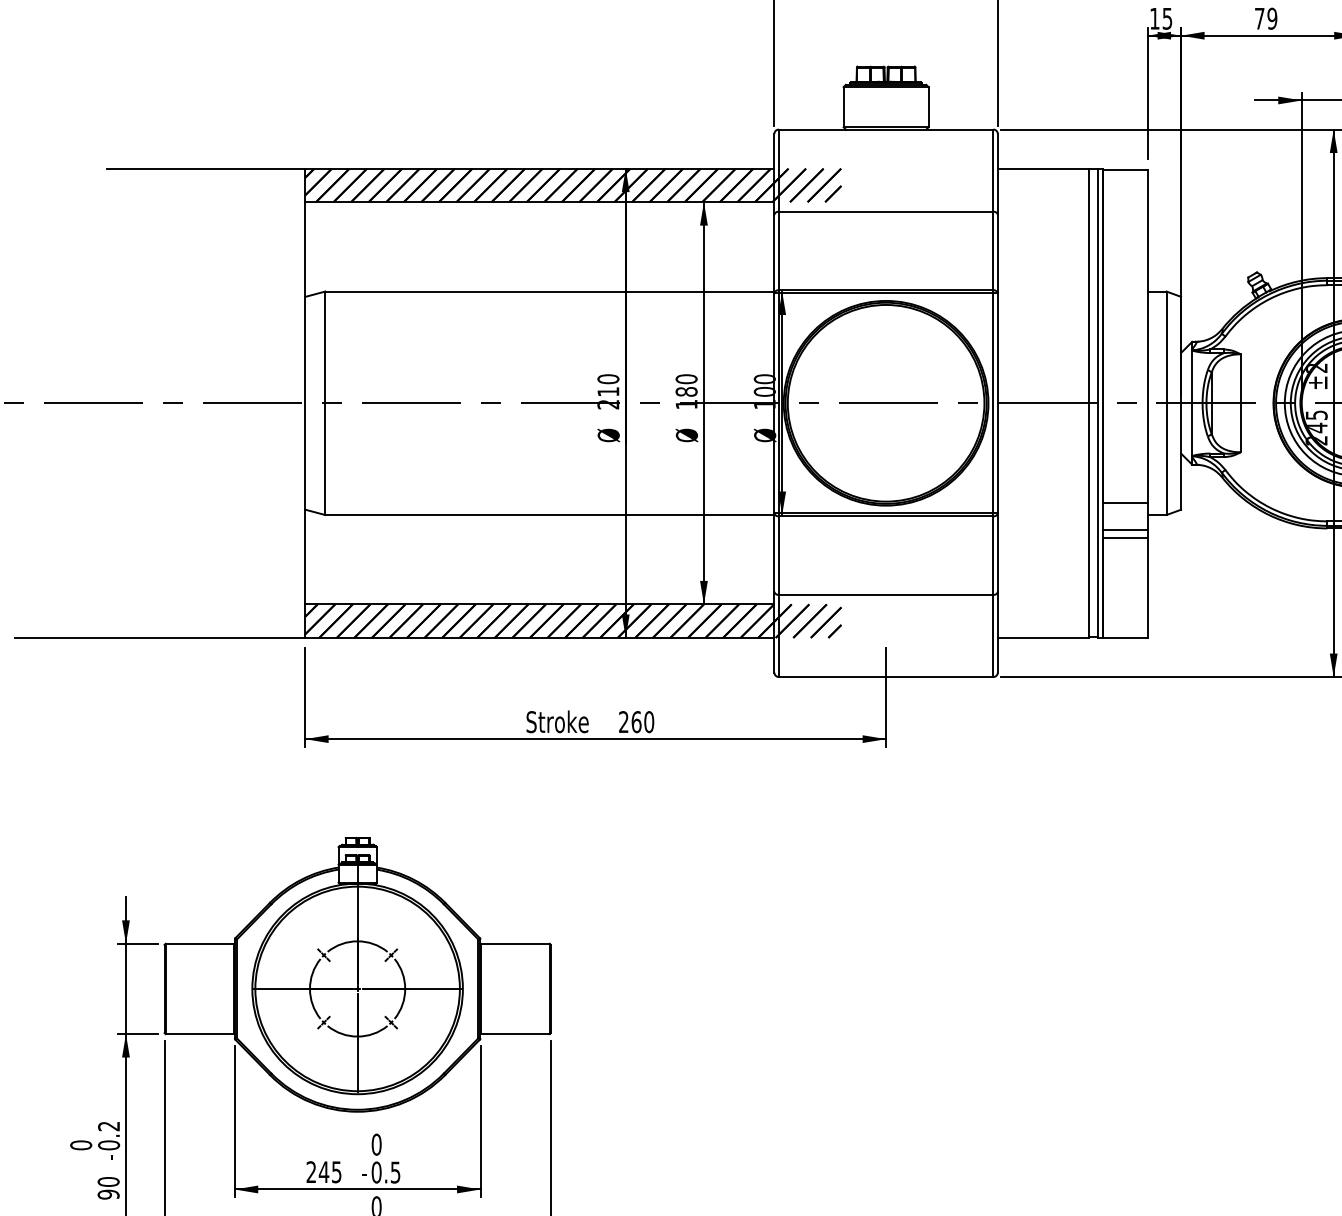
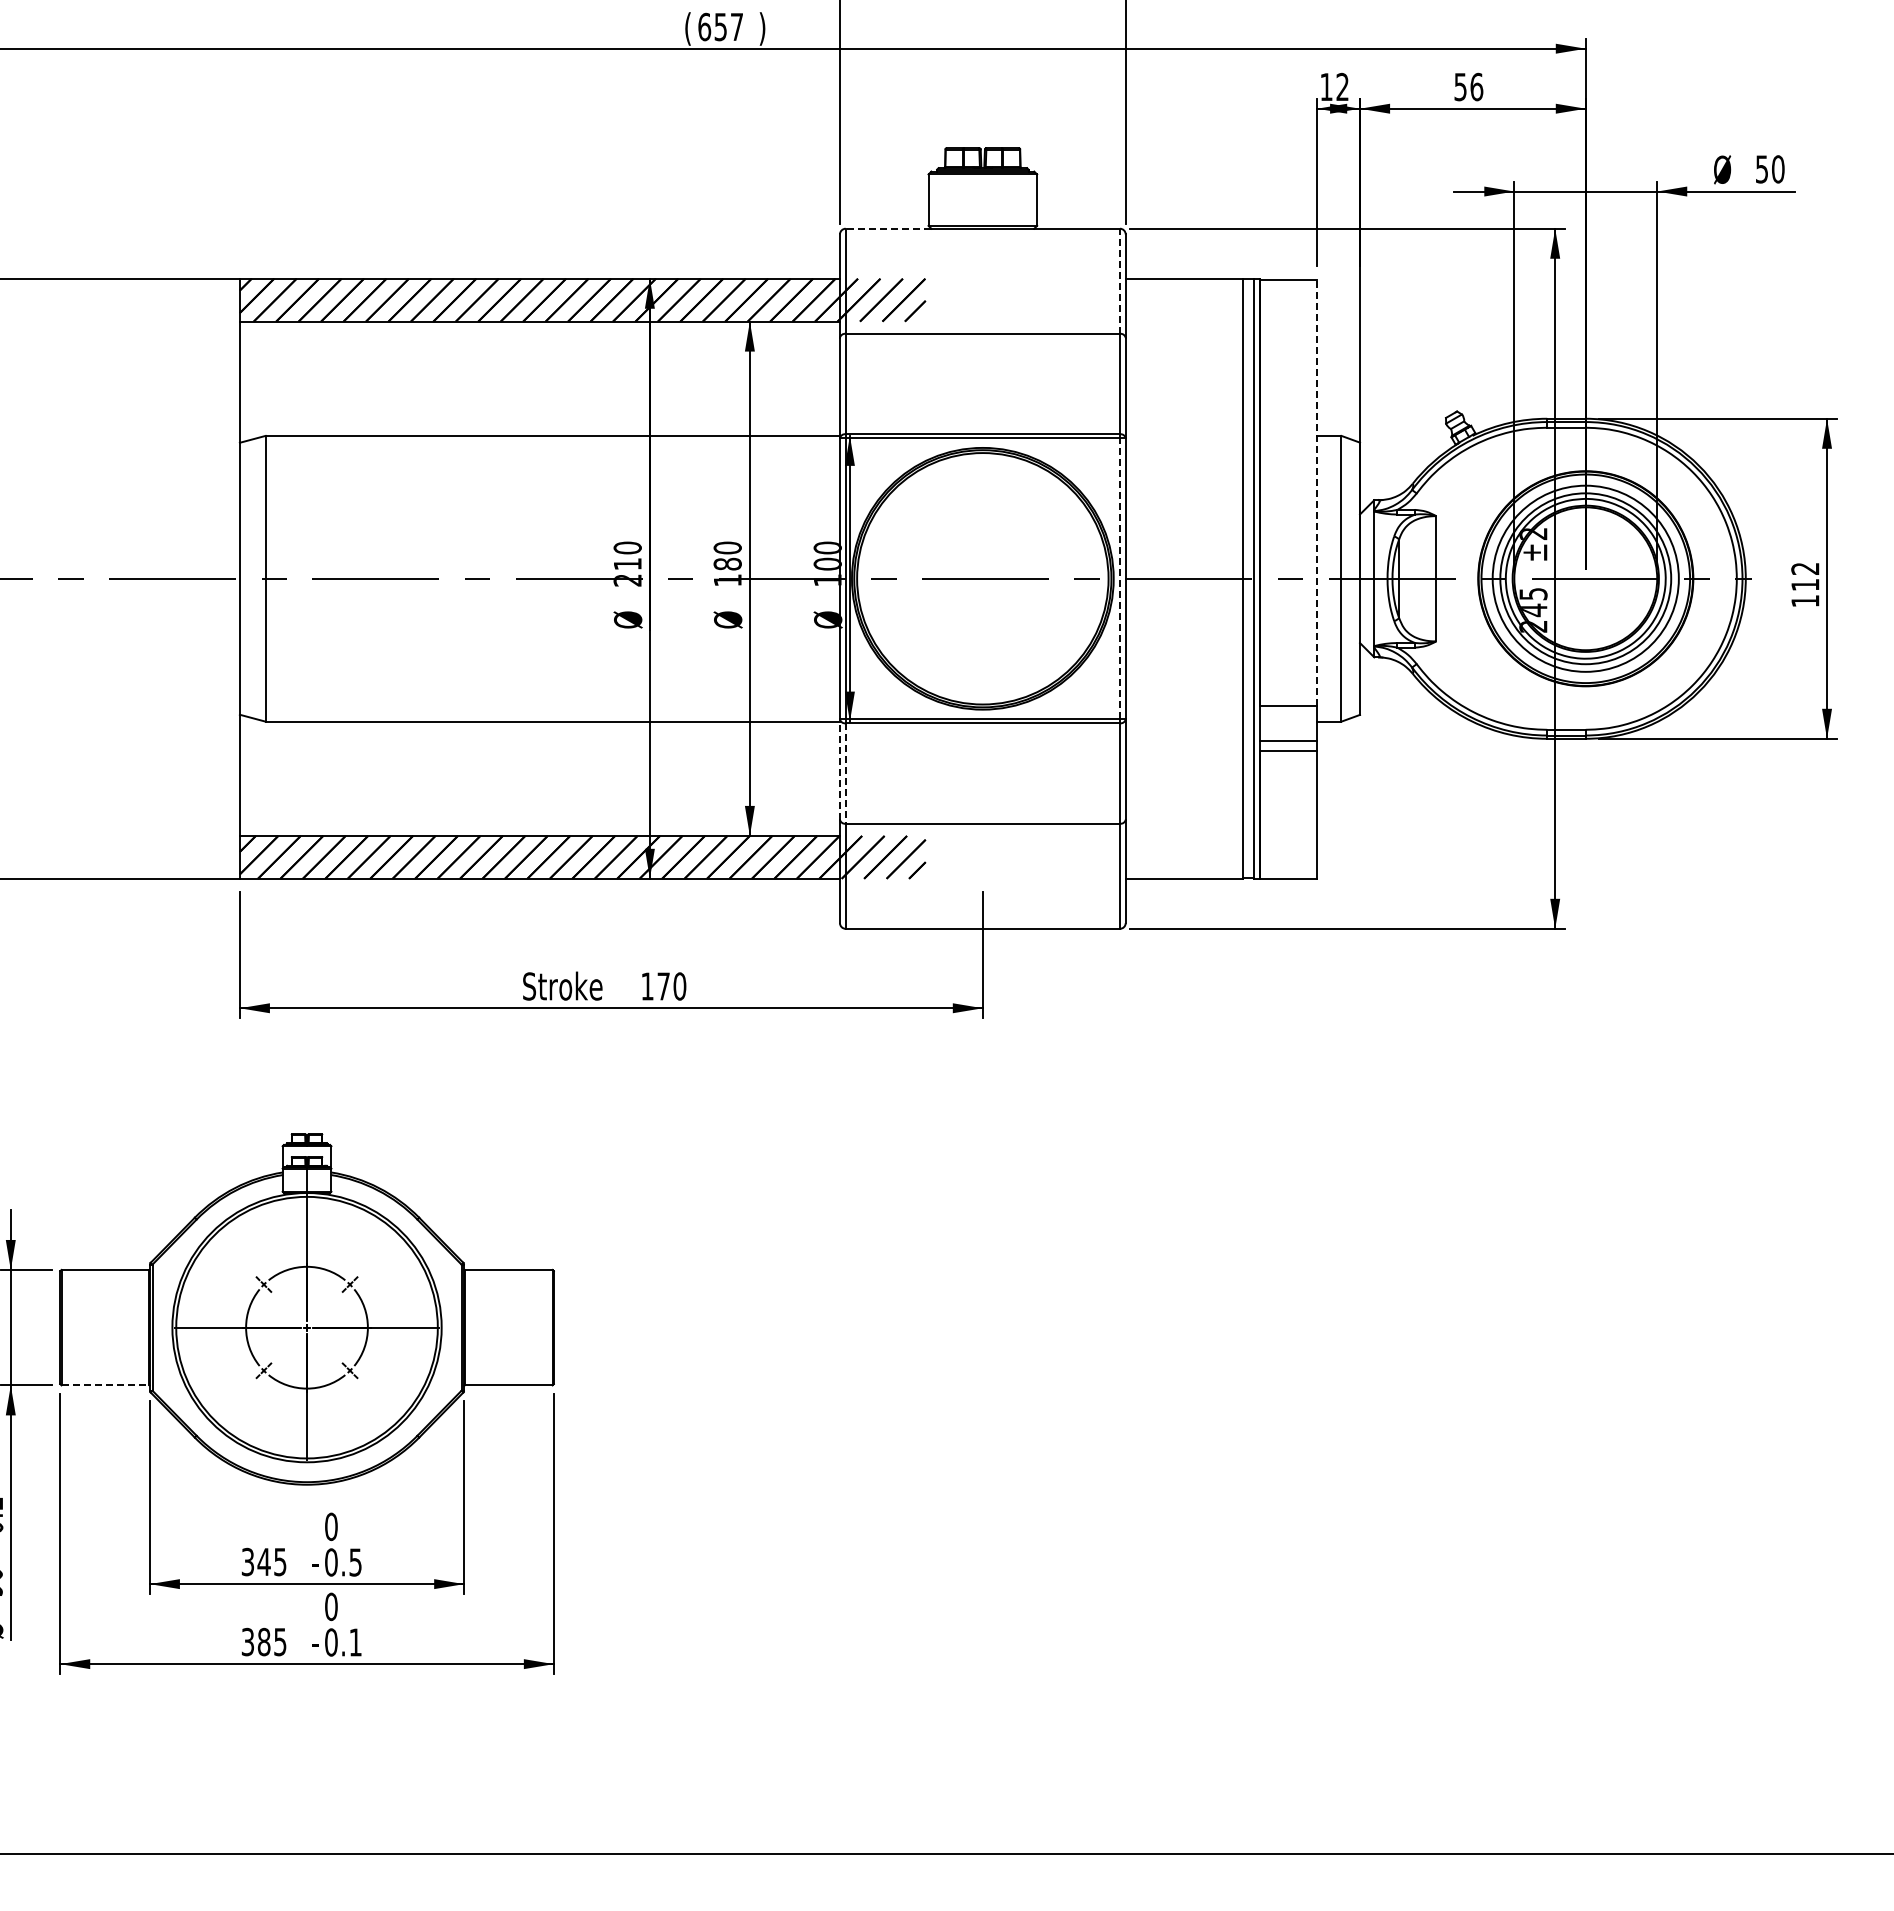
text: (1167, 18) -> (1342, 86), 15 -> 12
text: (1265, 18) -> (1468, 86), 79 -> 56
line: (812, 129) -> (888, 228), solid -> dashed
line: (993, 170) -> (1120, 281), solid -> dashed
line: (1147, 335) -> (1317, 492), solid -> dashed
line: (993, 403) -> (1120, 578), solid -> dashed
line: (774, 552) -> (839, 769), solid -> dashed
line: (778, 556) -> (845, 774), solid -> dashed
text: (630, 722) -> (655, 986), 260 -> 170
line: (200, 1034) -> (105, 1385), solid -> dashed
text: (311, 1172) -> (247, 1562), 245 -> 345

